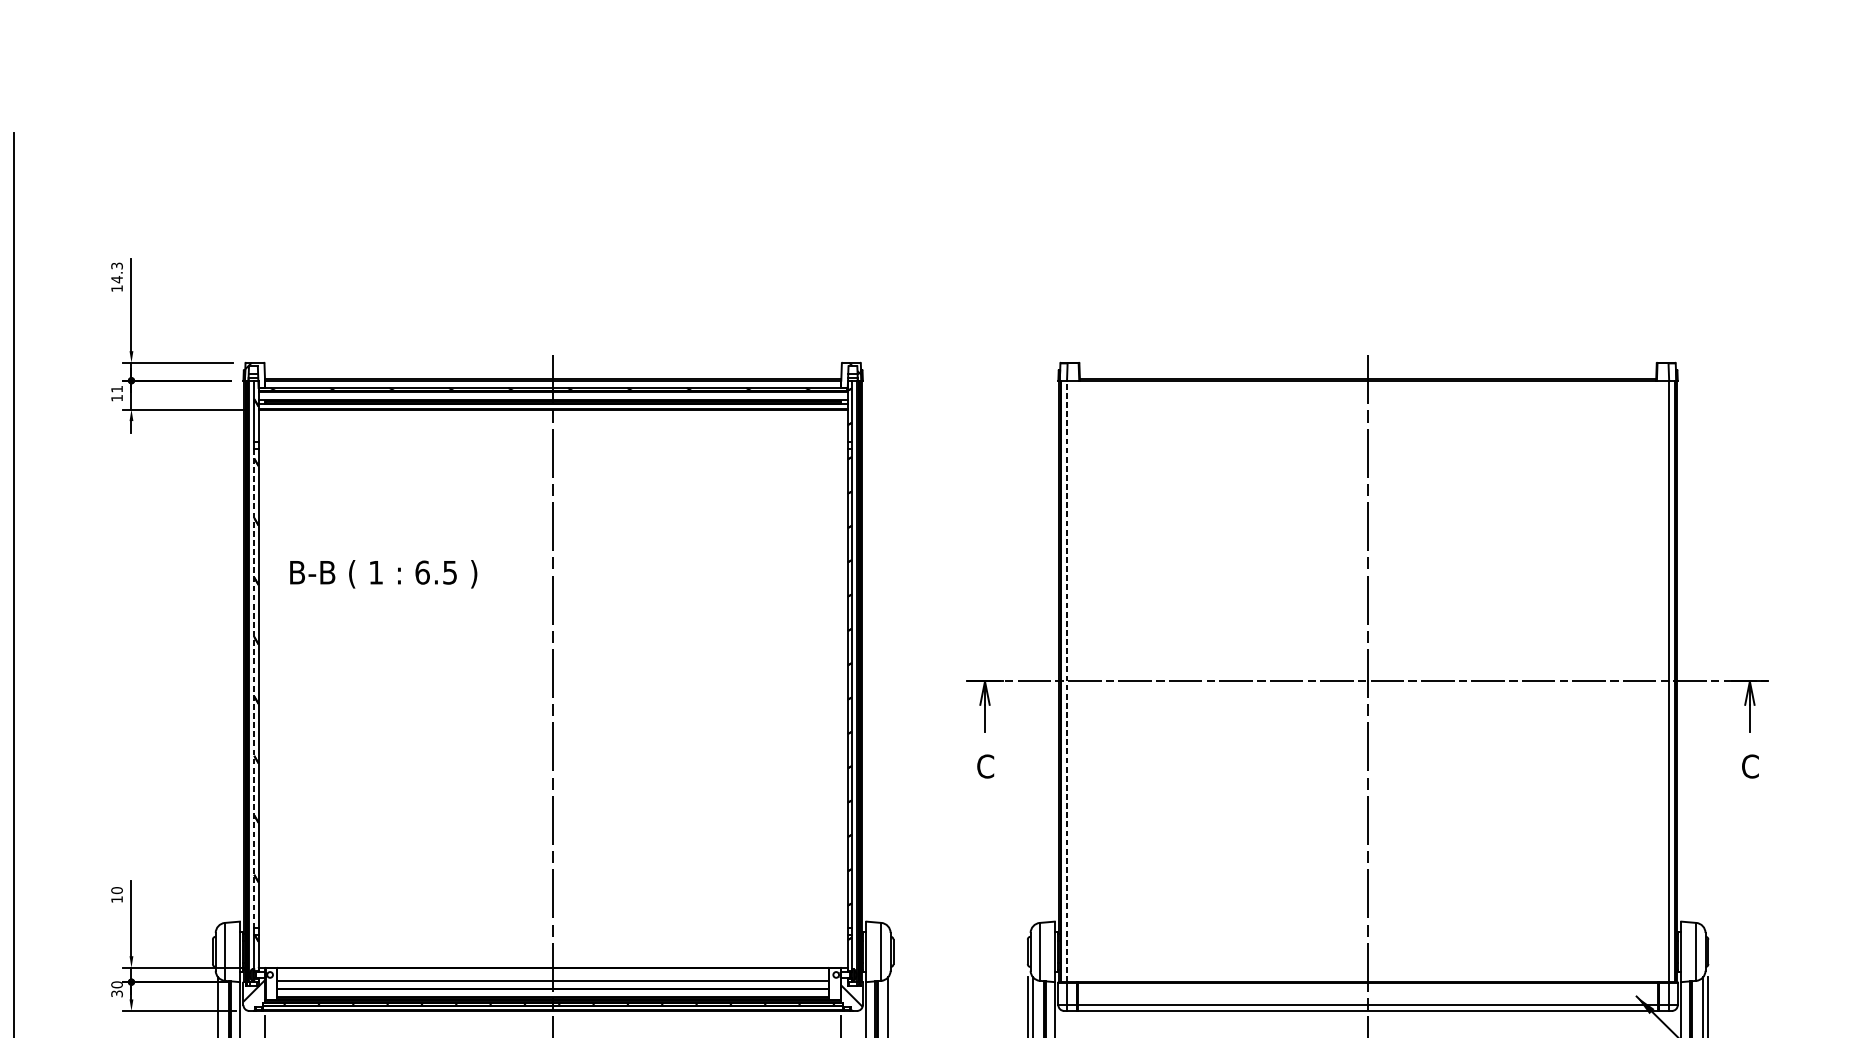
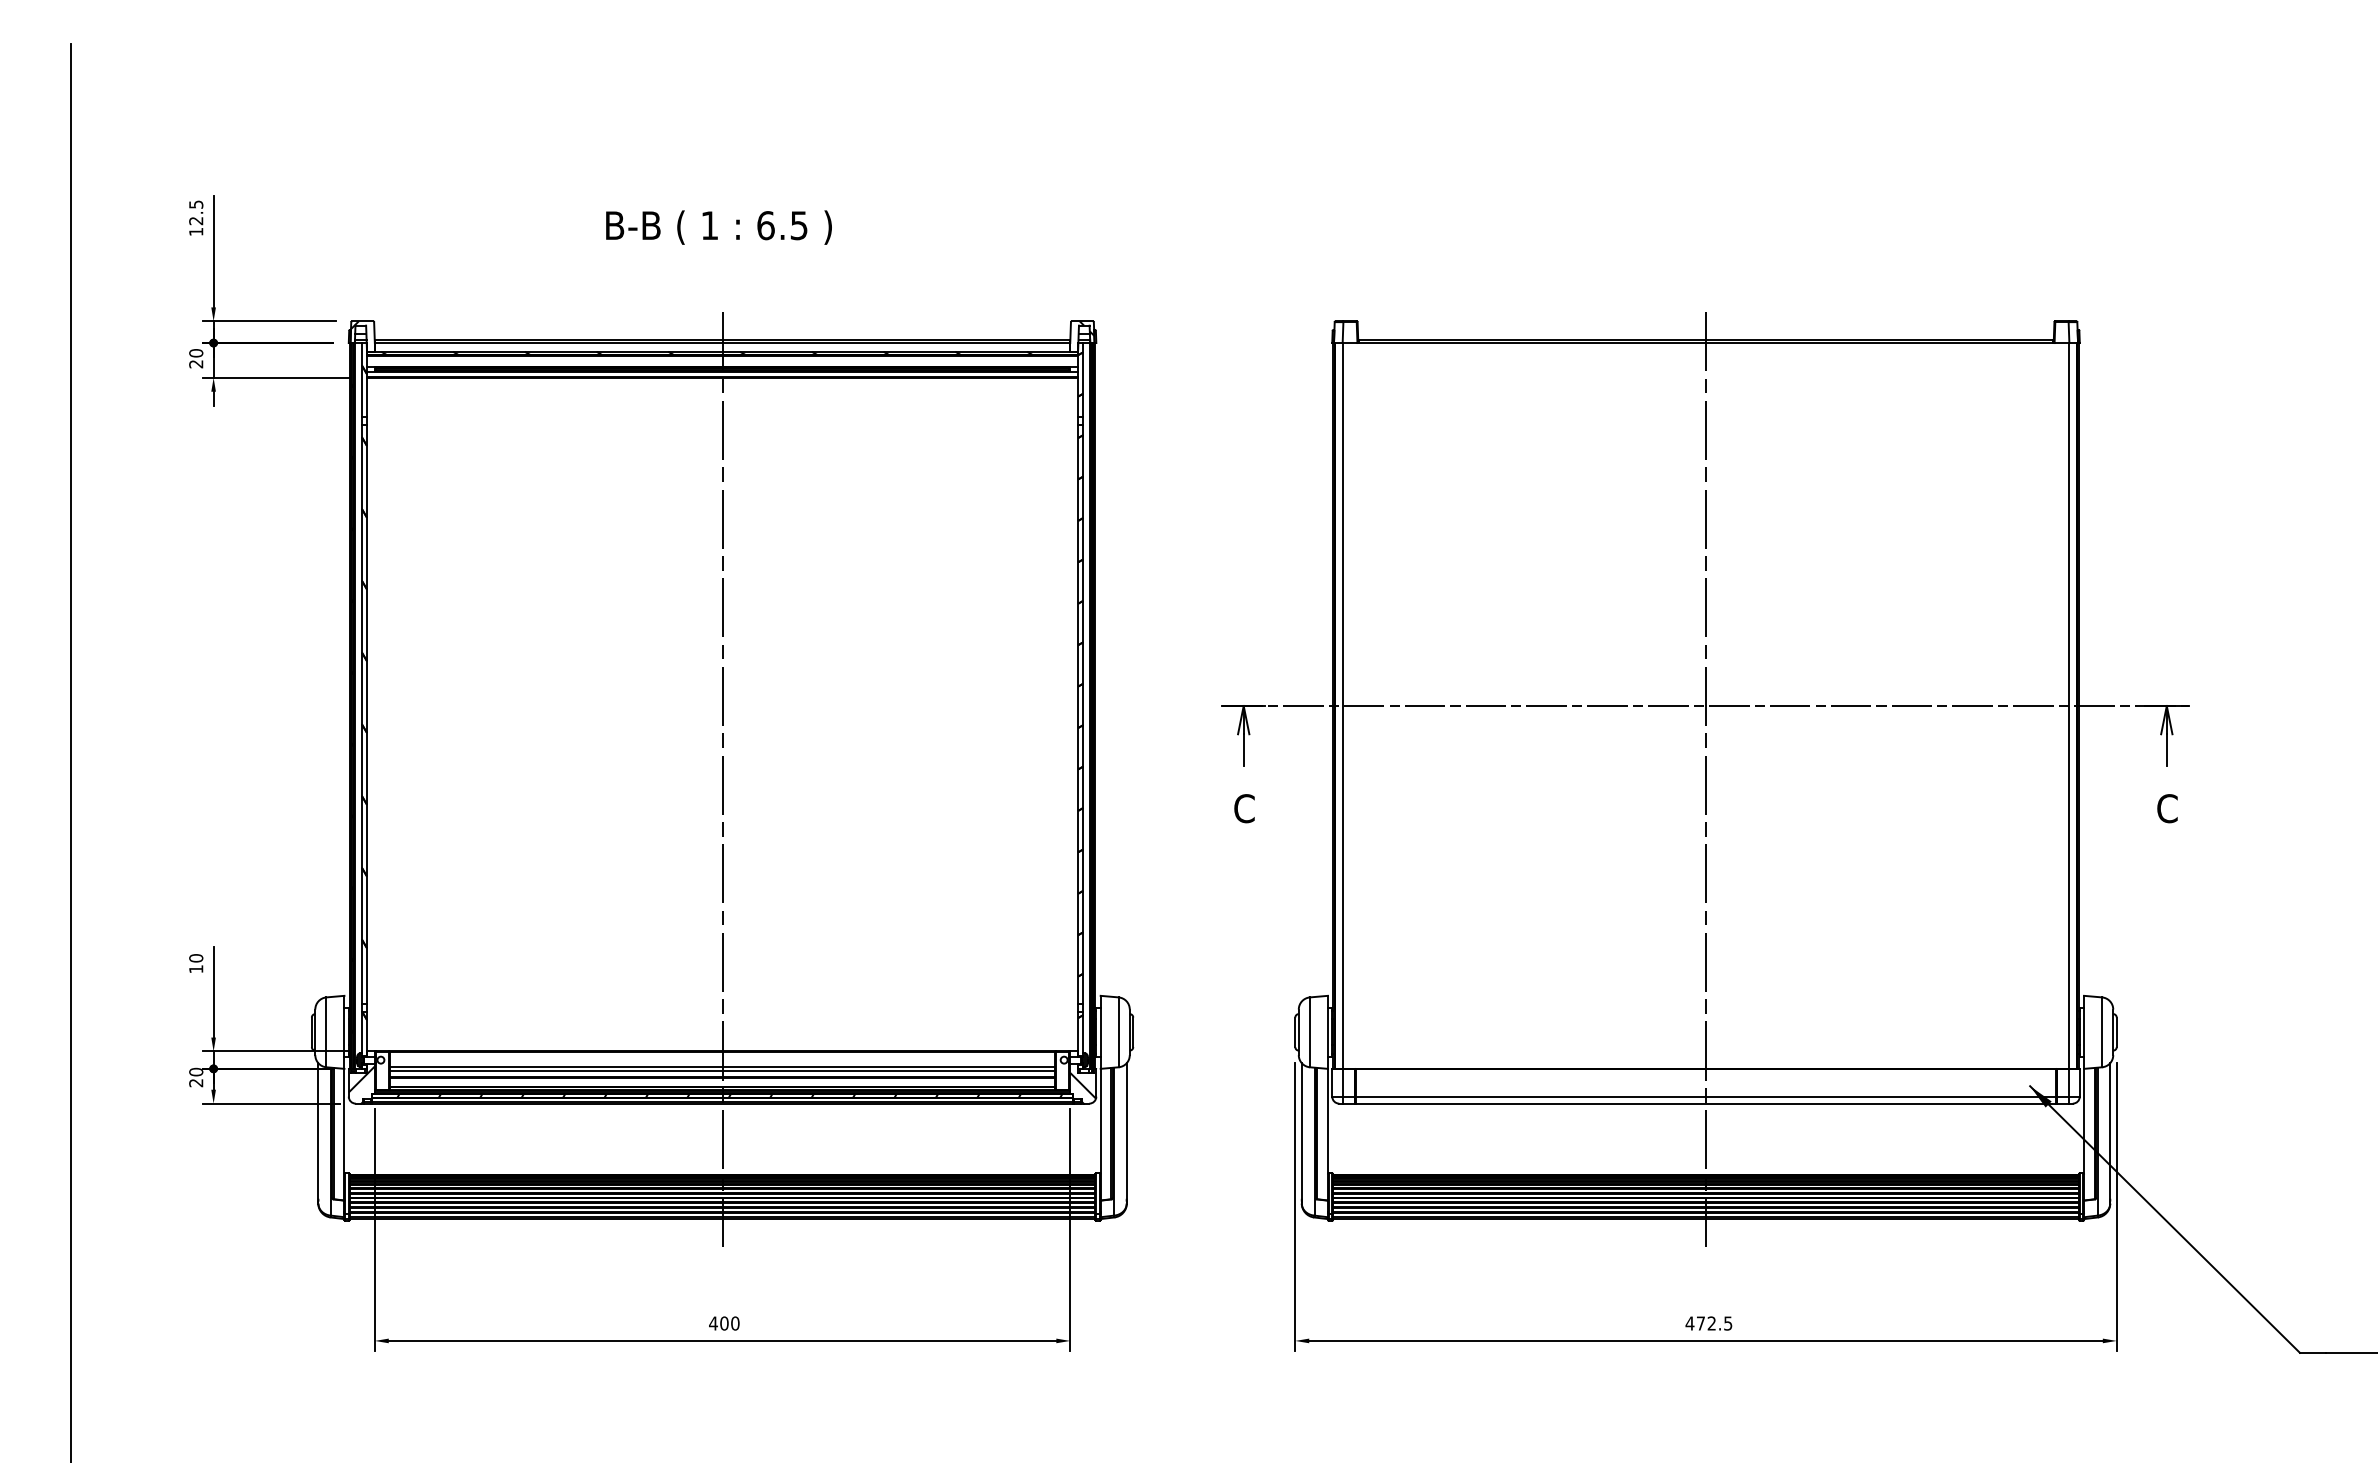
text: (117, 272) -> (196, 212), 14.3 -> 12.5
text: (117, 393) -> (196, 358), 11 -> 20
text: (383, 574) -> (718, 227), moved
line: (1067, 681) -> (1343, 705), dashed -> solid
line: (254, 689) -> (361, 715), dashed -> solid
line: (553, 983) -> (722, 1070), added
text: (117, 994) -> (196, 1083), 30 -> 20

